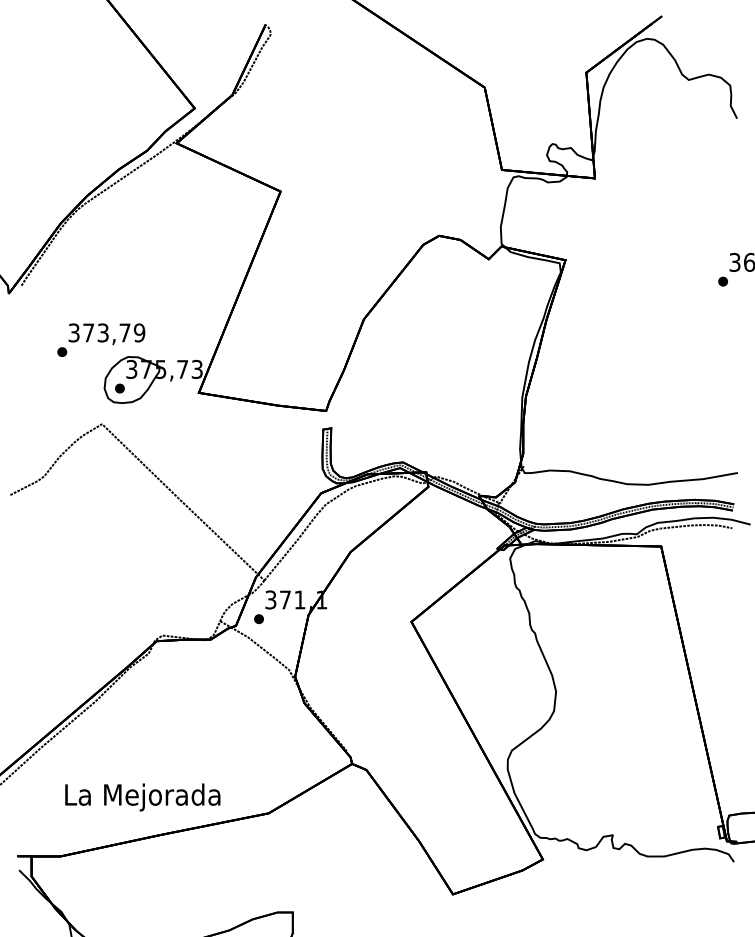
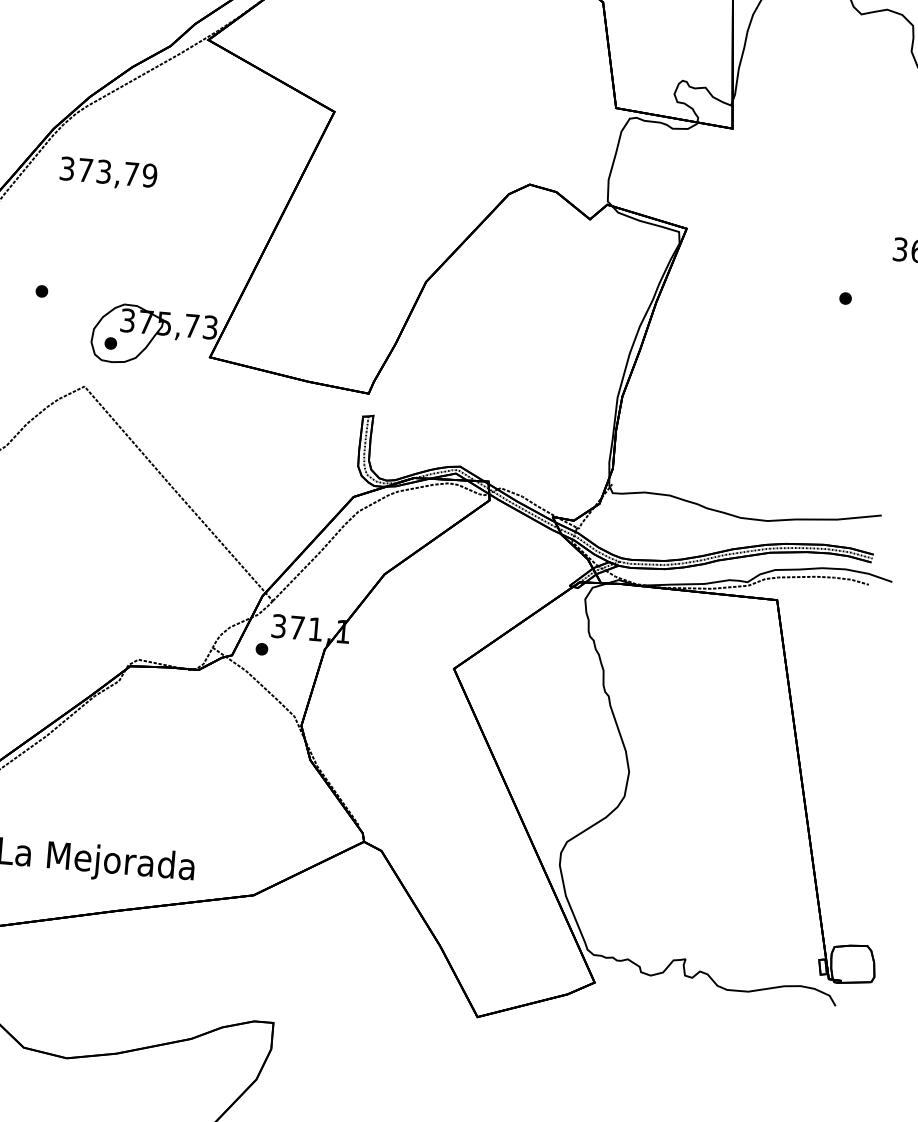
part: (722, 281) -> (844, 298), moved
text: (106, 334) -> (107, 174), moved

